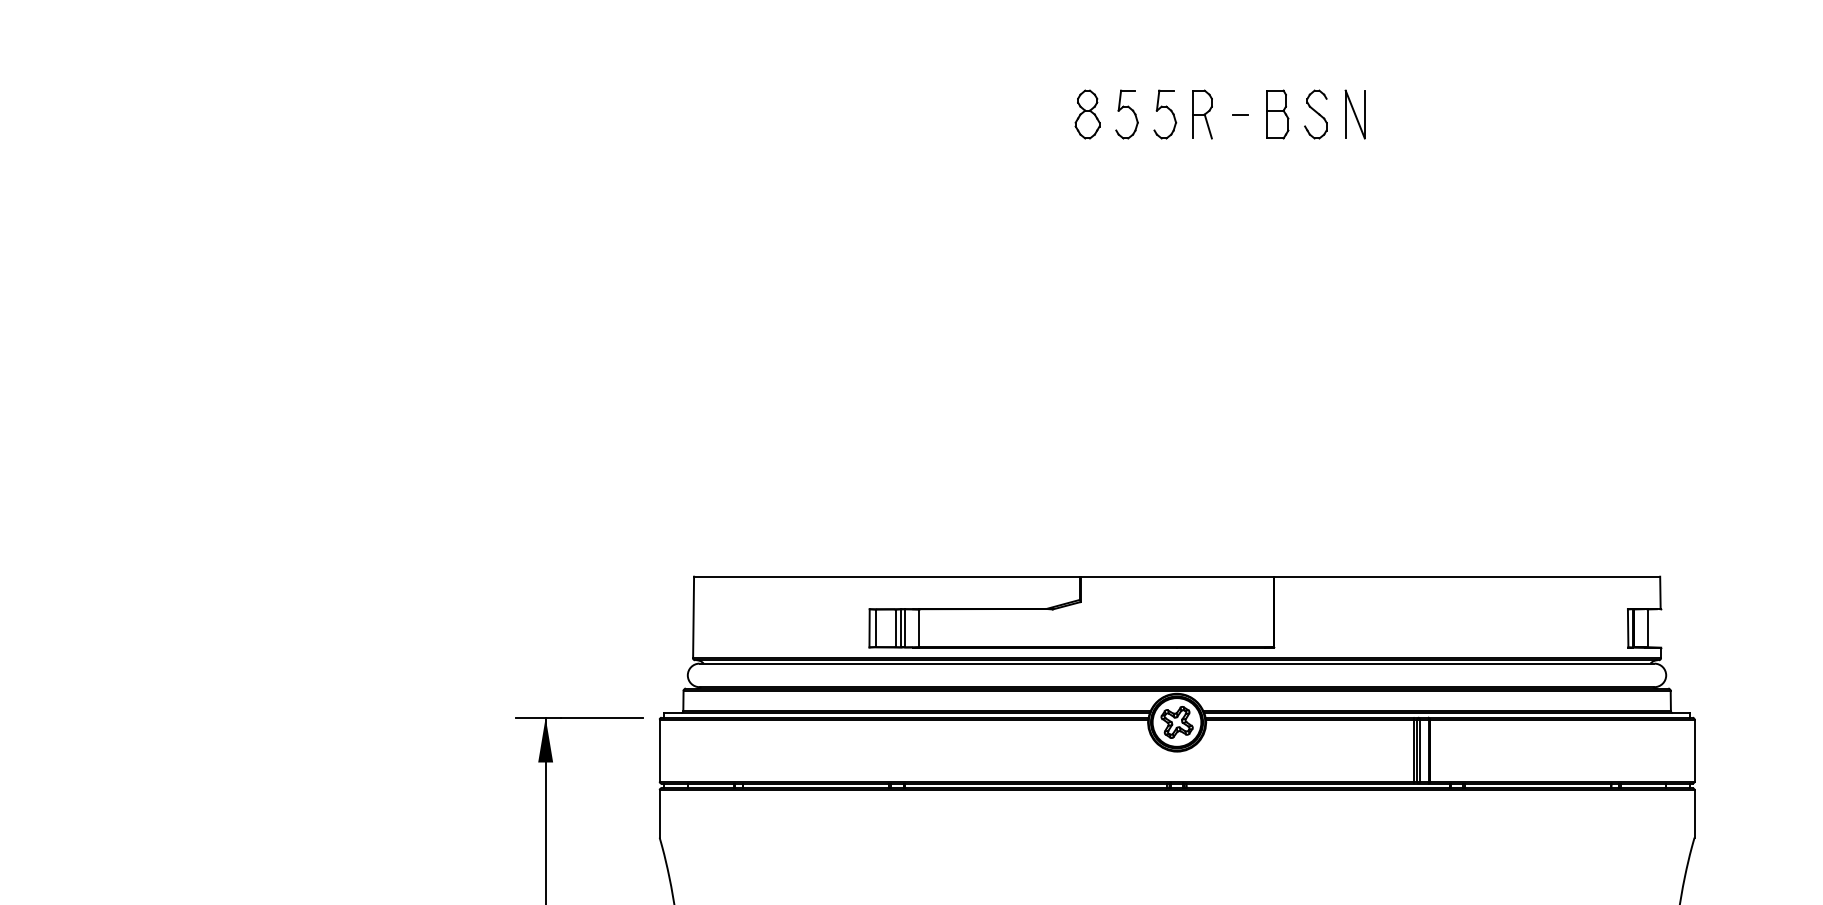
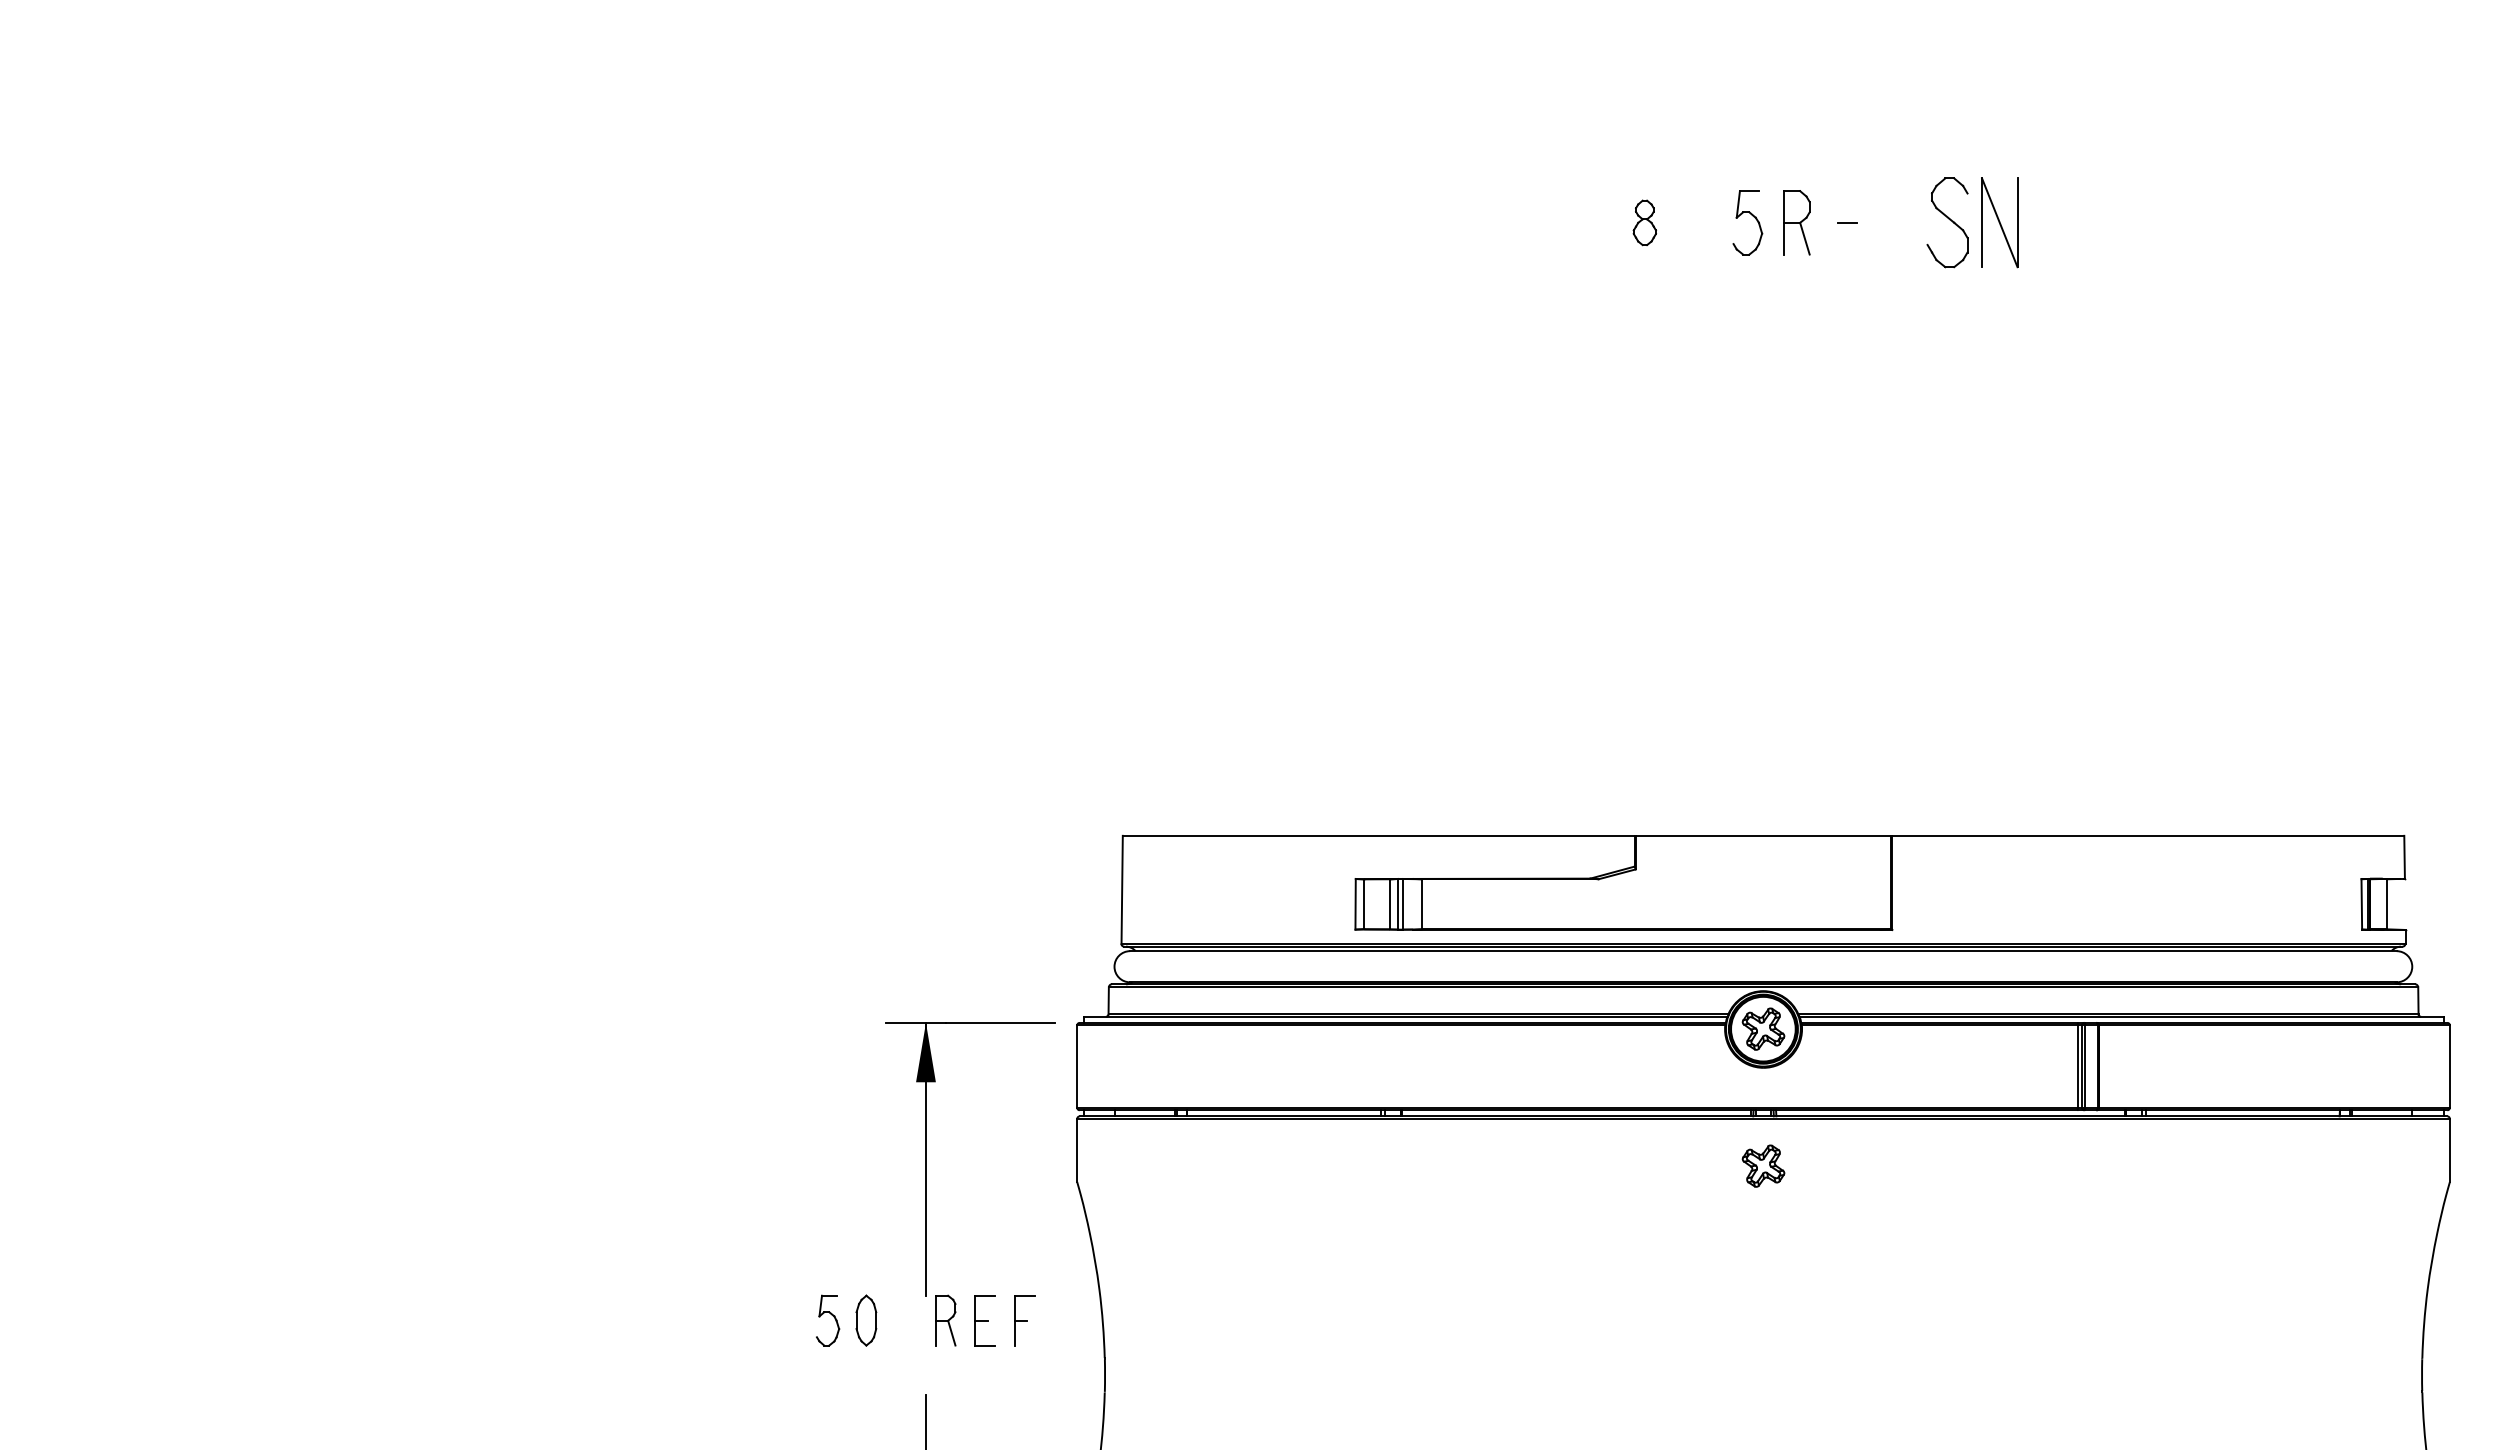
part: (1129, 109) -> (1700, 215), removed
part: (1087, 114) -> (1644, 222), size x0.7
part: (1278, 114) -> (1897, 222), removed
part: (1315, 114) -> (1947, 222), size x1.4
part: (1355, 114) -> (1999, 222), size x1.4
part: (1177, 825) -> (1763, 1165), added

